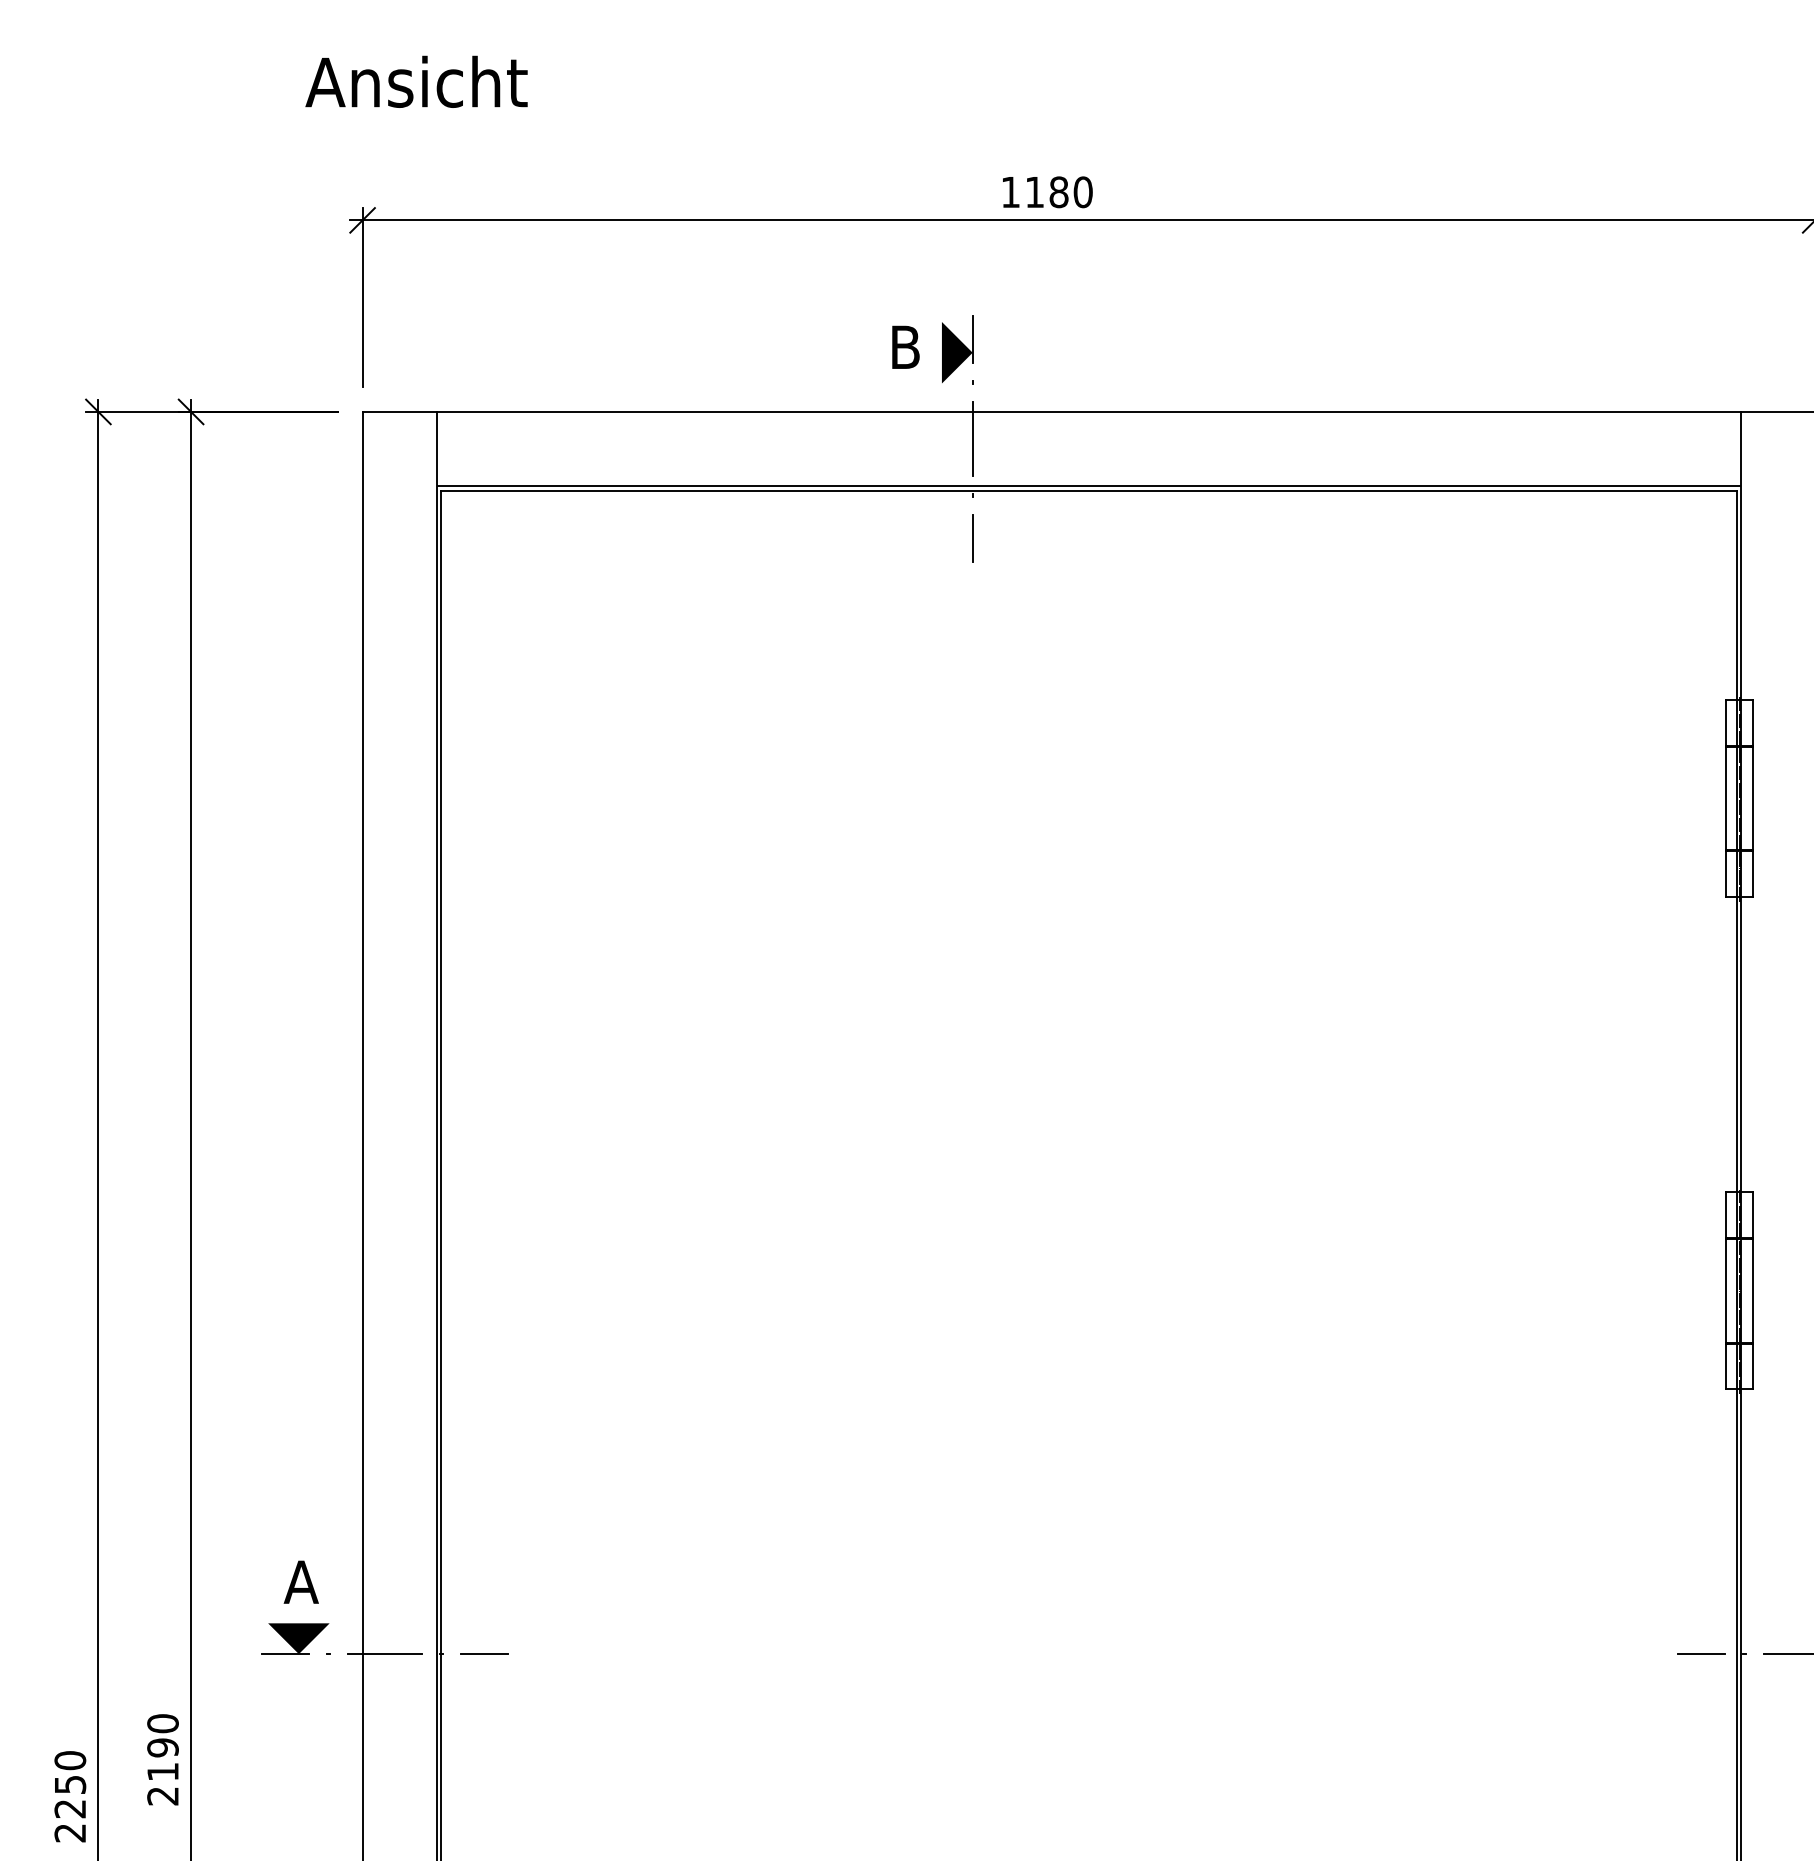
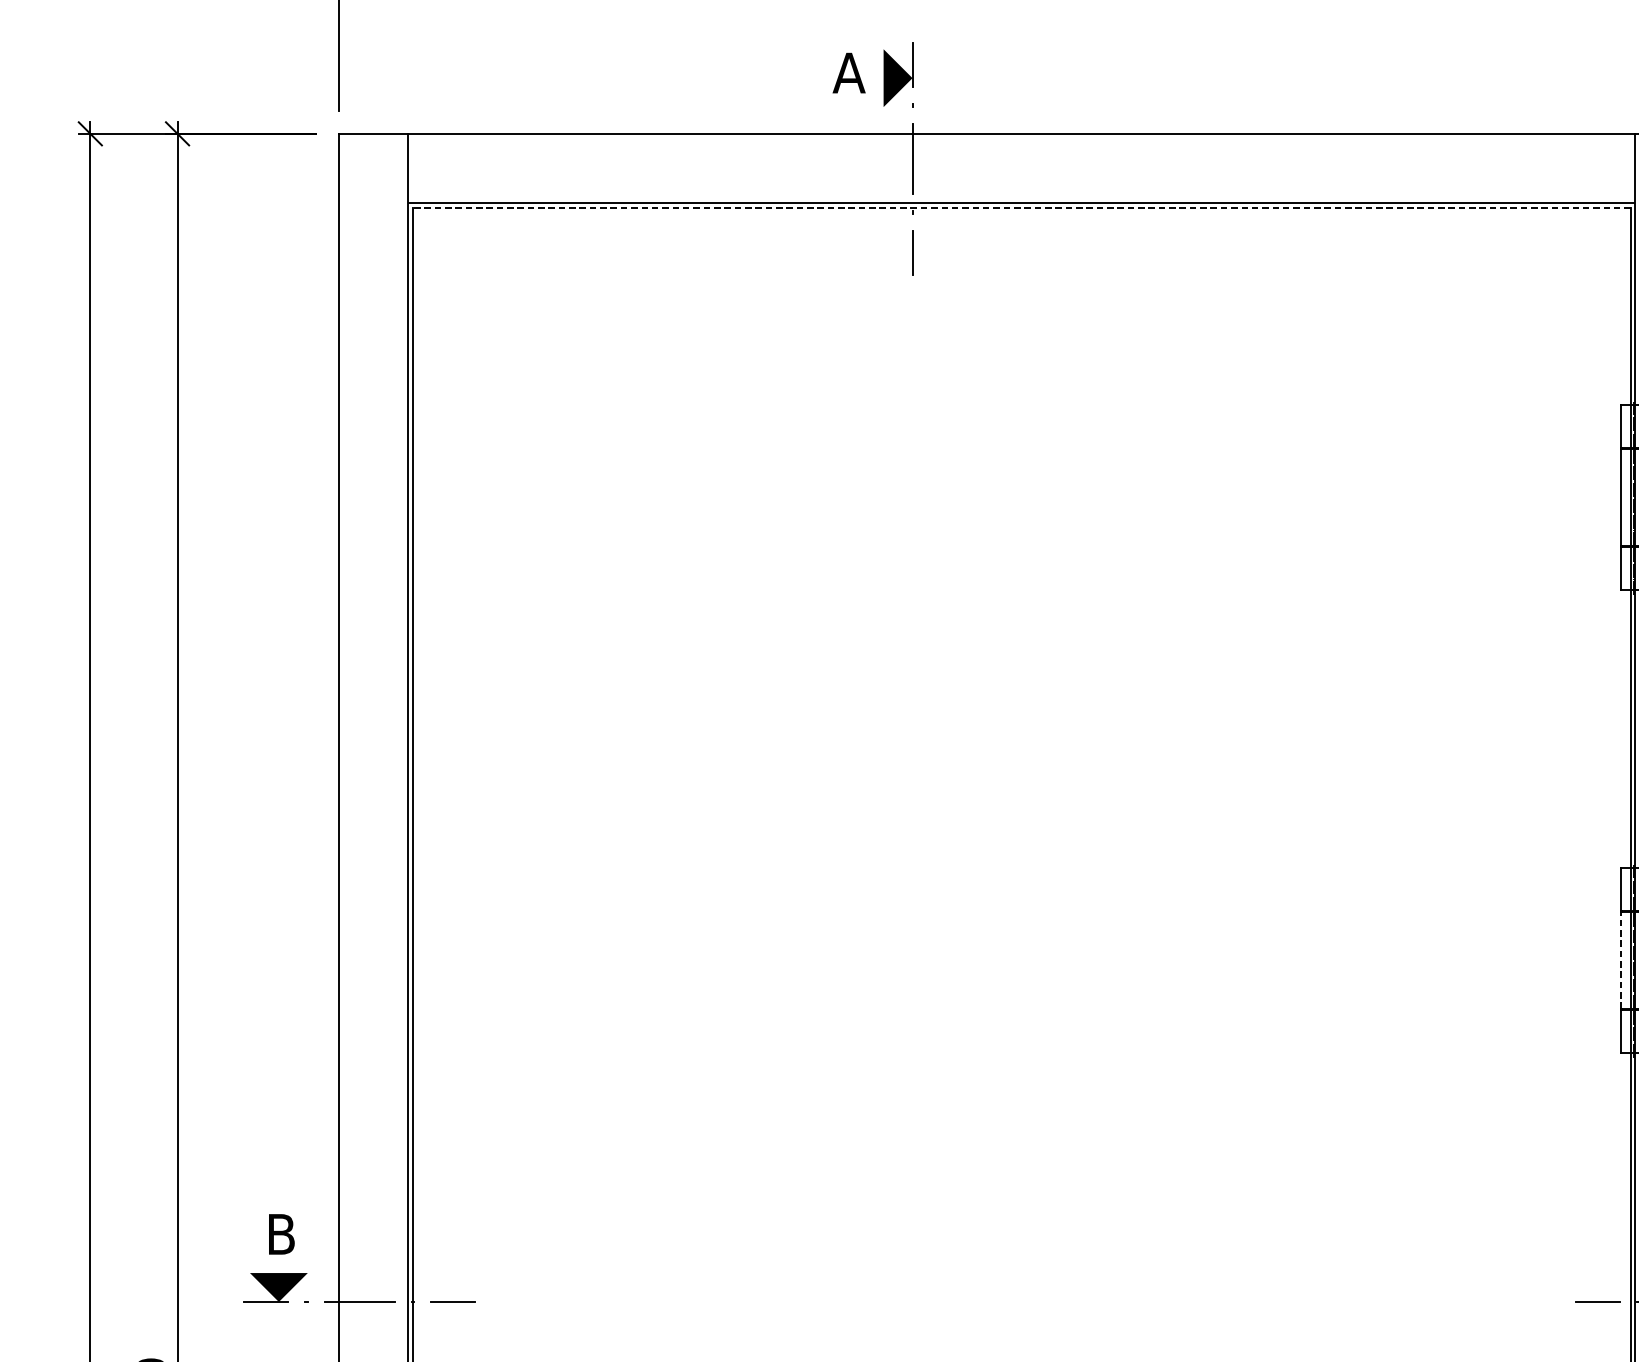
text: (904, 346) -> (848, 72), B -> A
line: (1088, 490) -> (1021, 207), solid -> dashed
line: (1726, 1290) -> (1621, 960), solid -> dashed
text: (300, 1581) -> (280, 1233), A -> B

